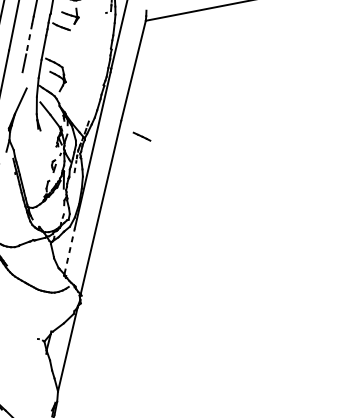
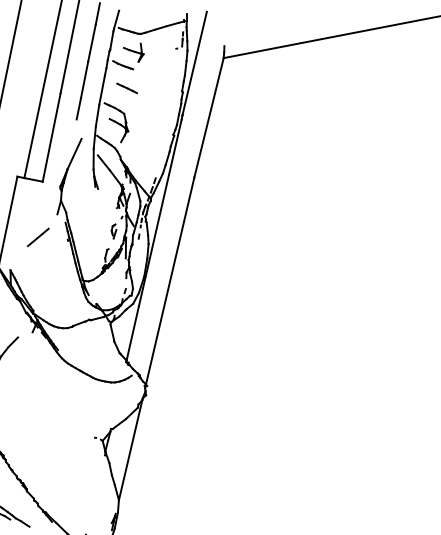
line: (29, 38) -> (84, 79), dashed -> solid
line: (141, 136) -> (126, 88), moved
line: (69, 251) -> (132, 333), dashed -> solid

